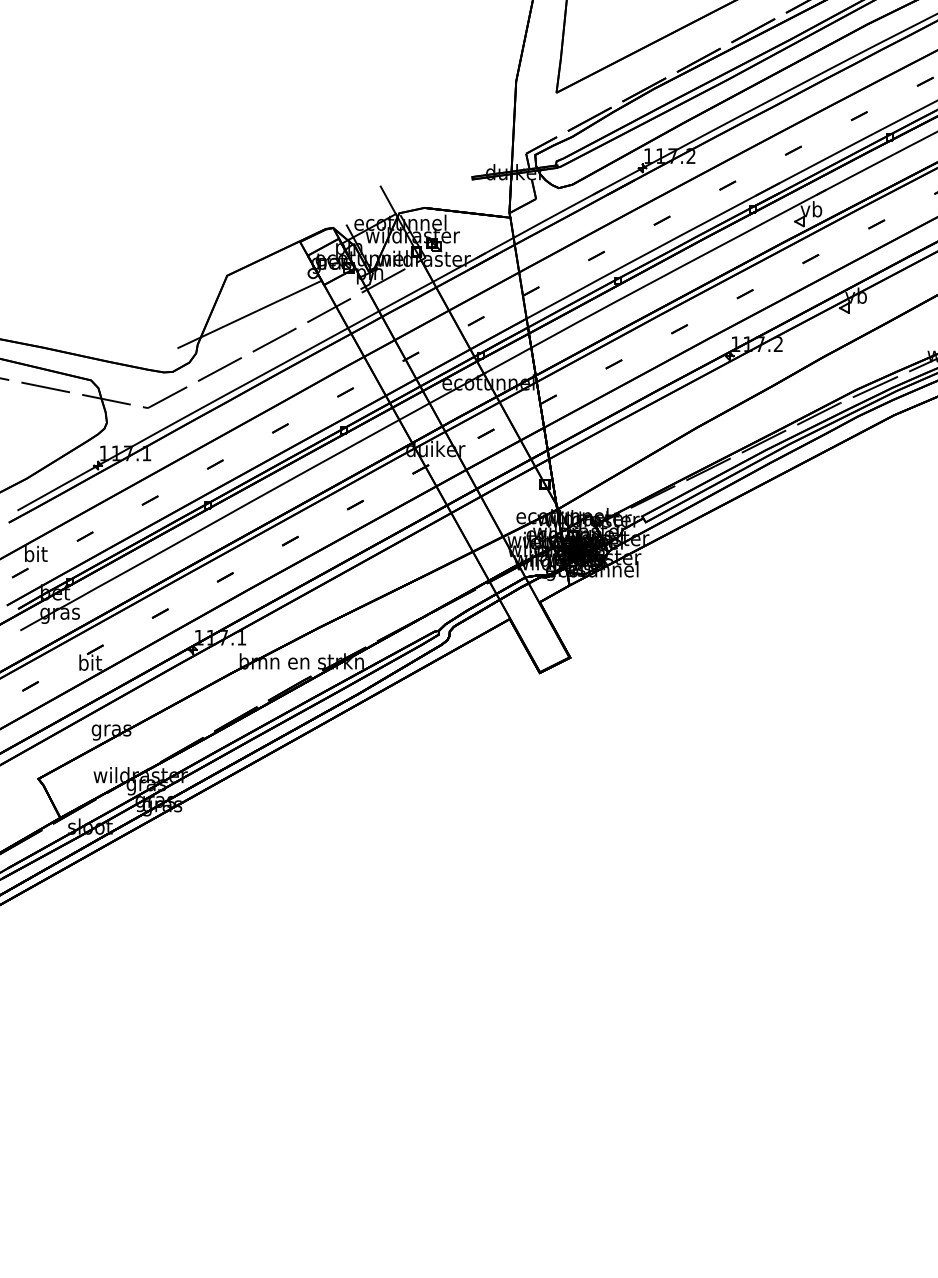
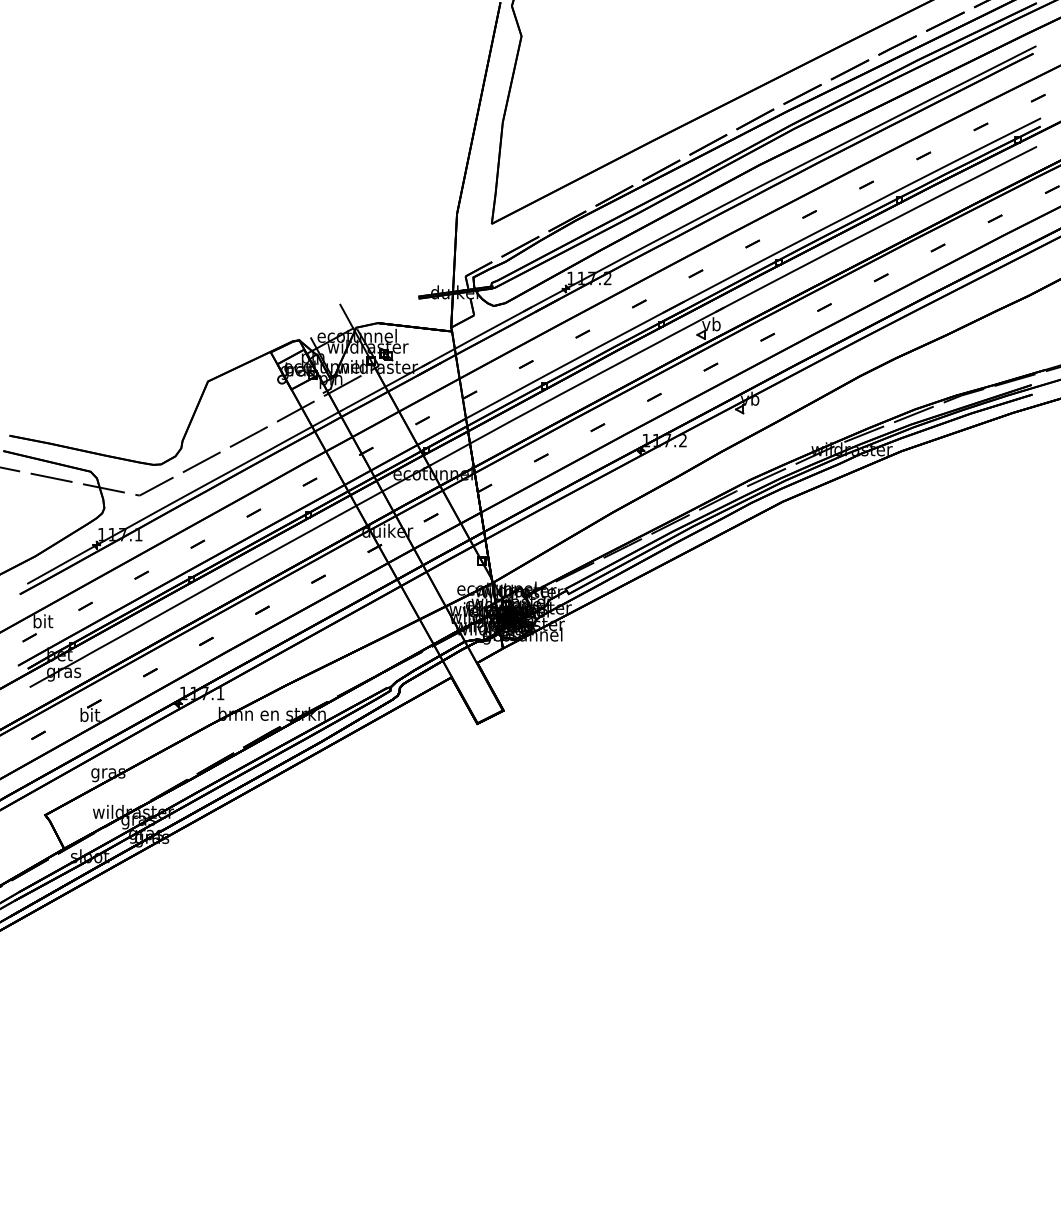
line: (249, 313) -> (227, 414), removed

